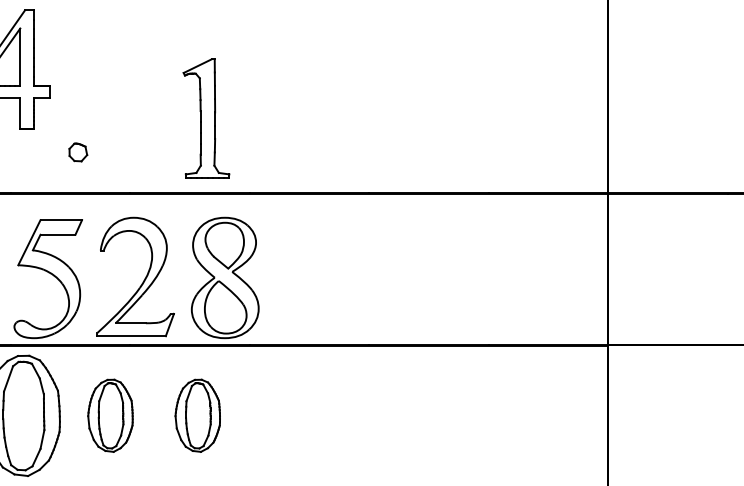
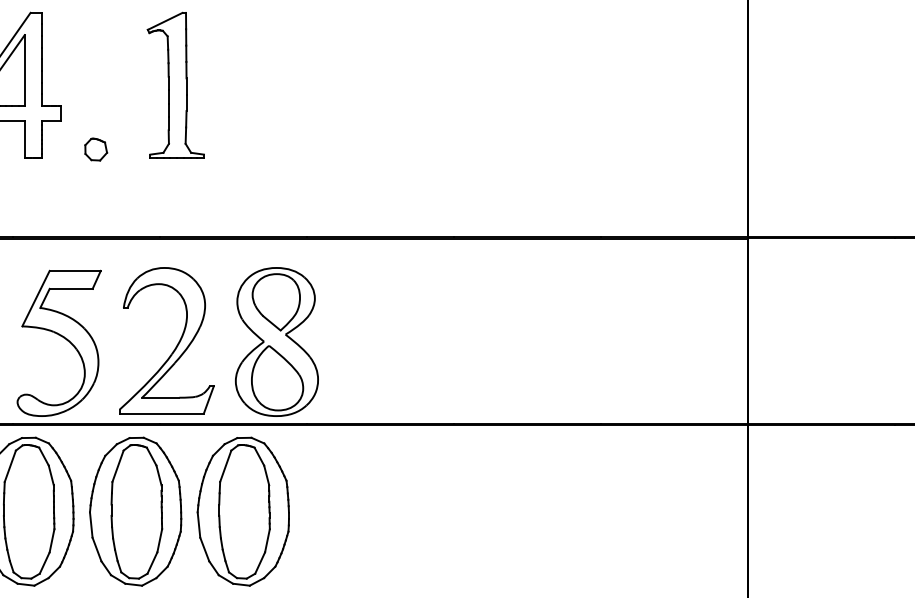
part: (206, 117) -> (175, 84), moved
part: (78, 152) -> (96, 149), moved
part: (110, 415) -> (135, 511), size x1.67
part: (197, 415) -> (242, 511), size x1.67

